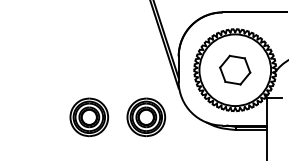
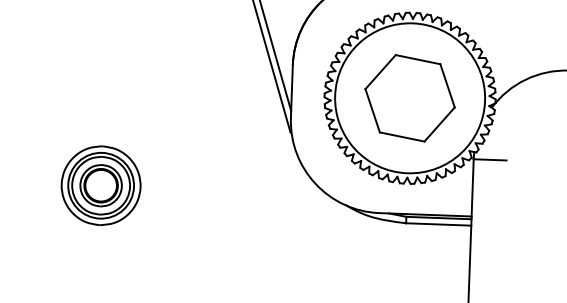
part: (234, 69) -> (408, 96), size x1.43
part: (146, 117) -> (220, 190), removed

